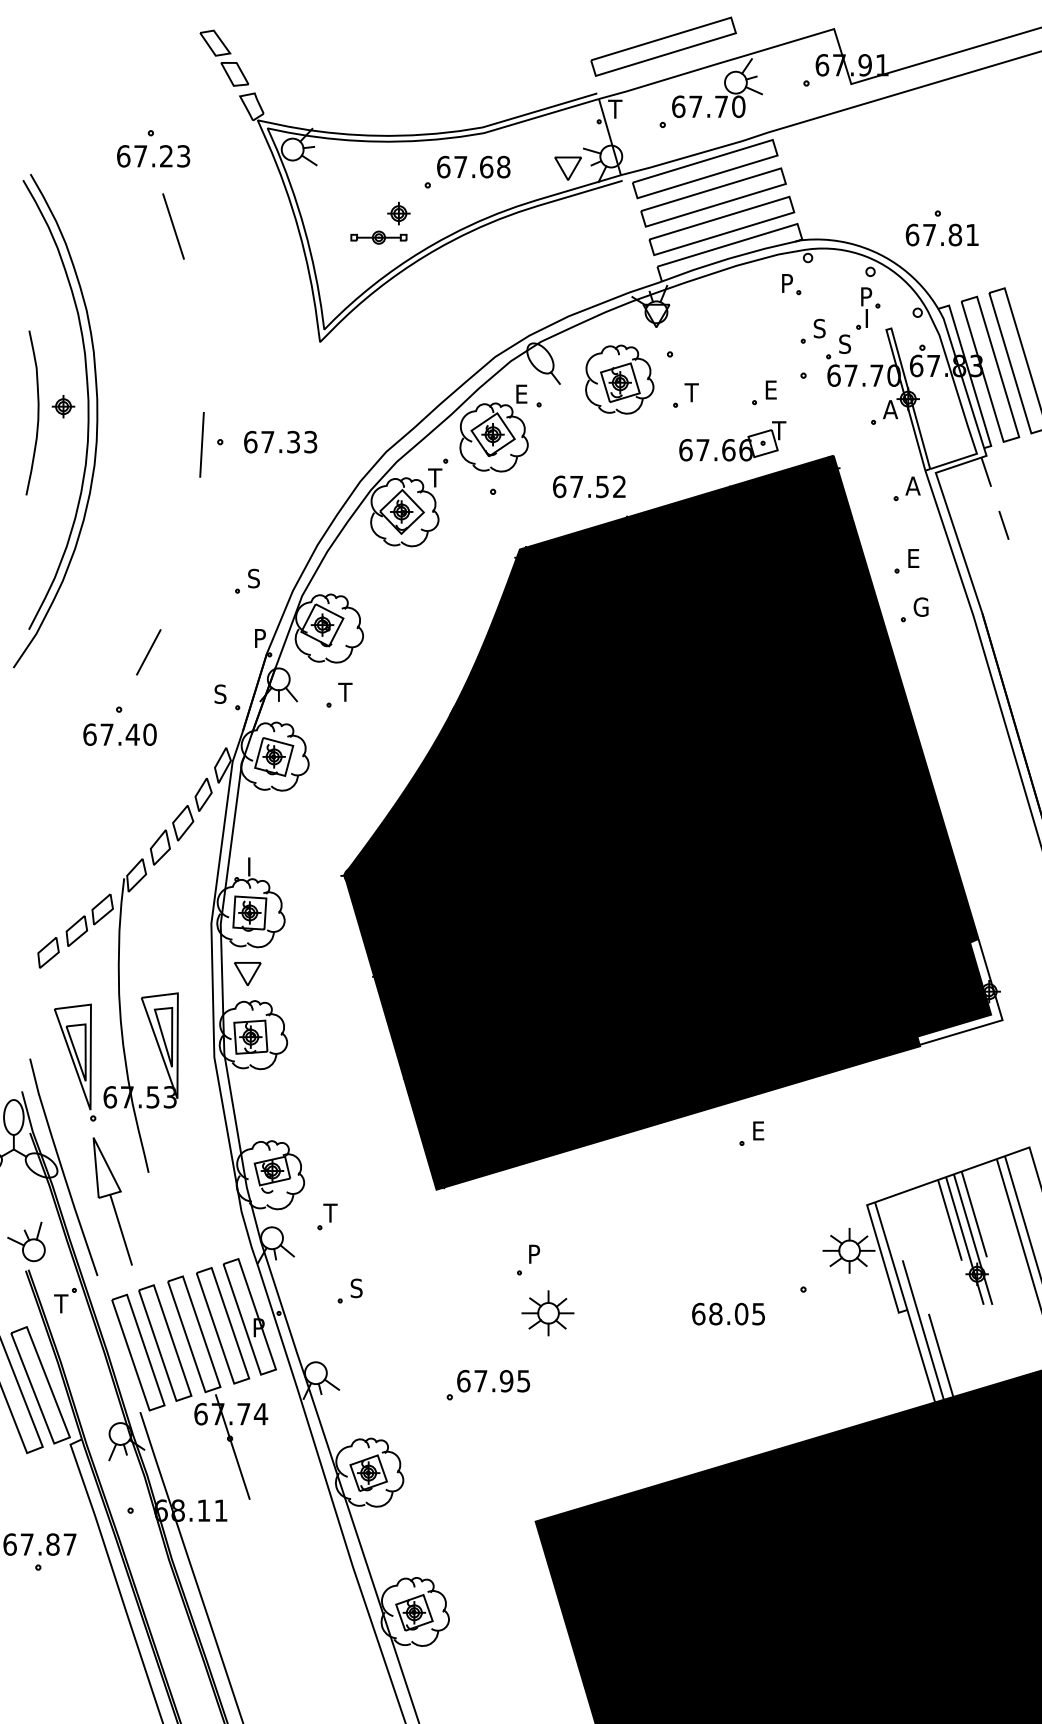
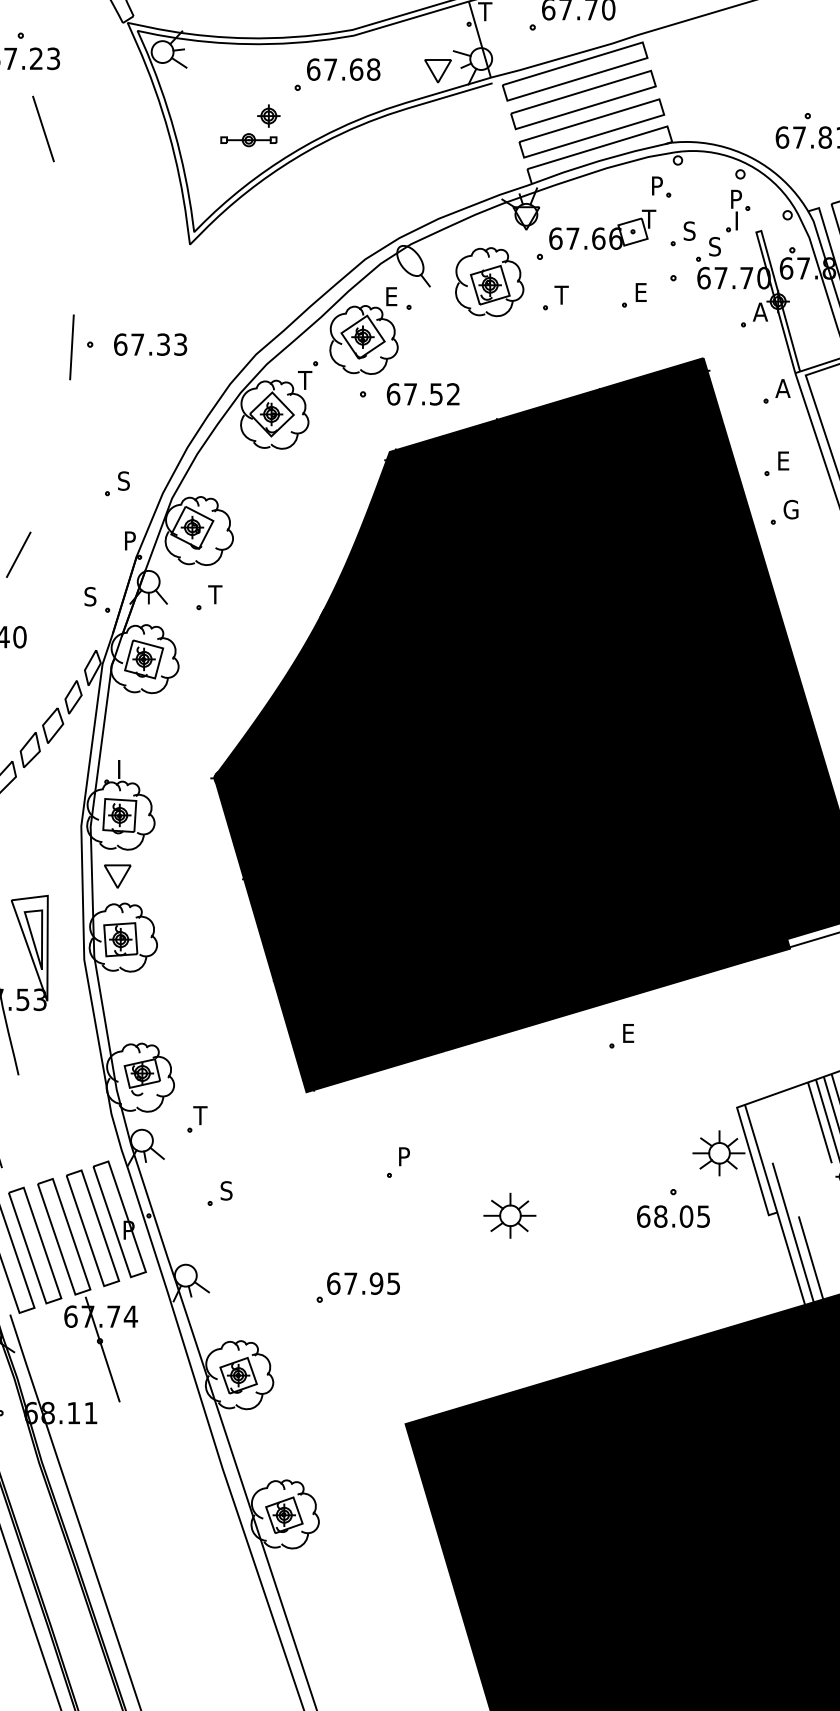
part: (732, 441) -> (602, 229), moved
text: (589, 486) -> (423, 393), moved
part: (547, 1313) -> (509, 1215), moved
text: (728, 1313) -> (673, 1215), moved

